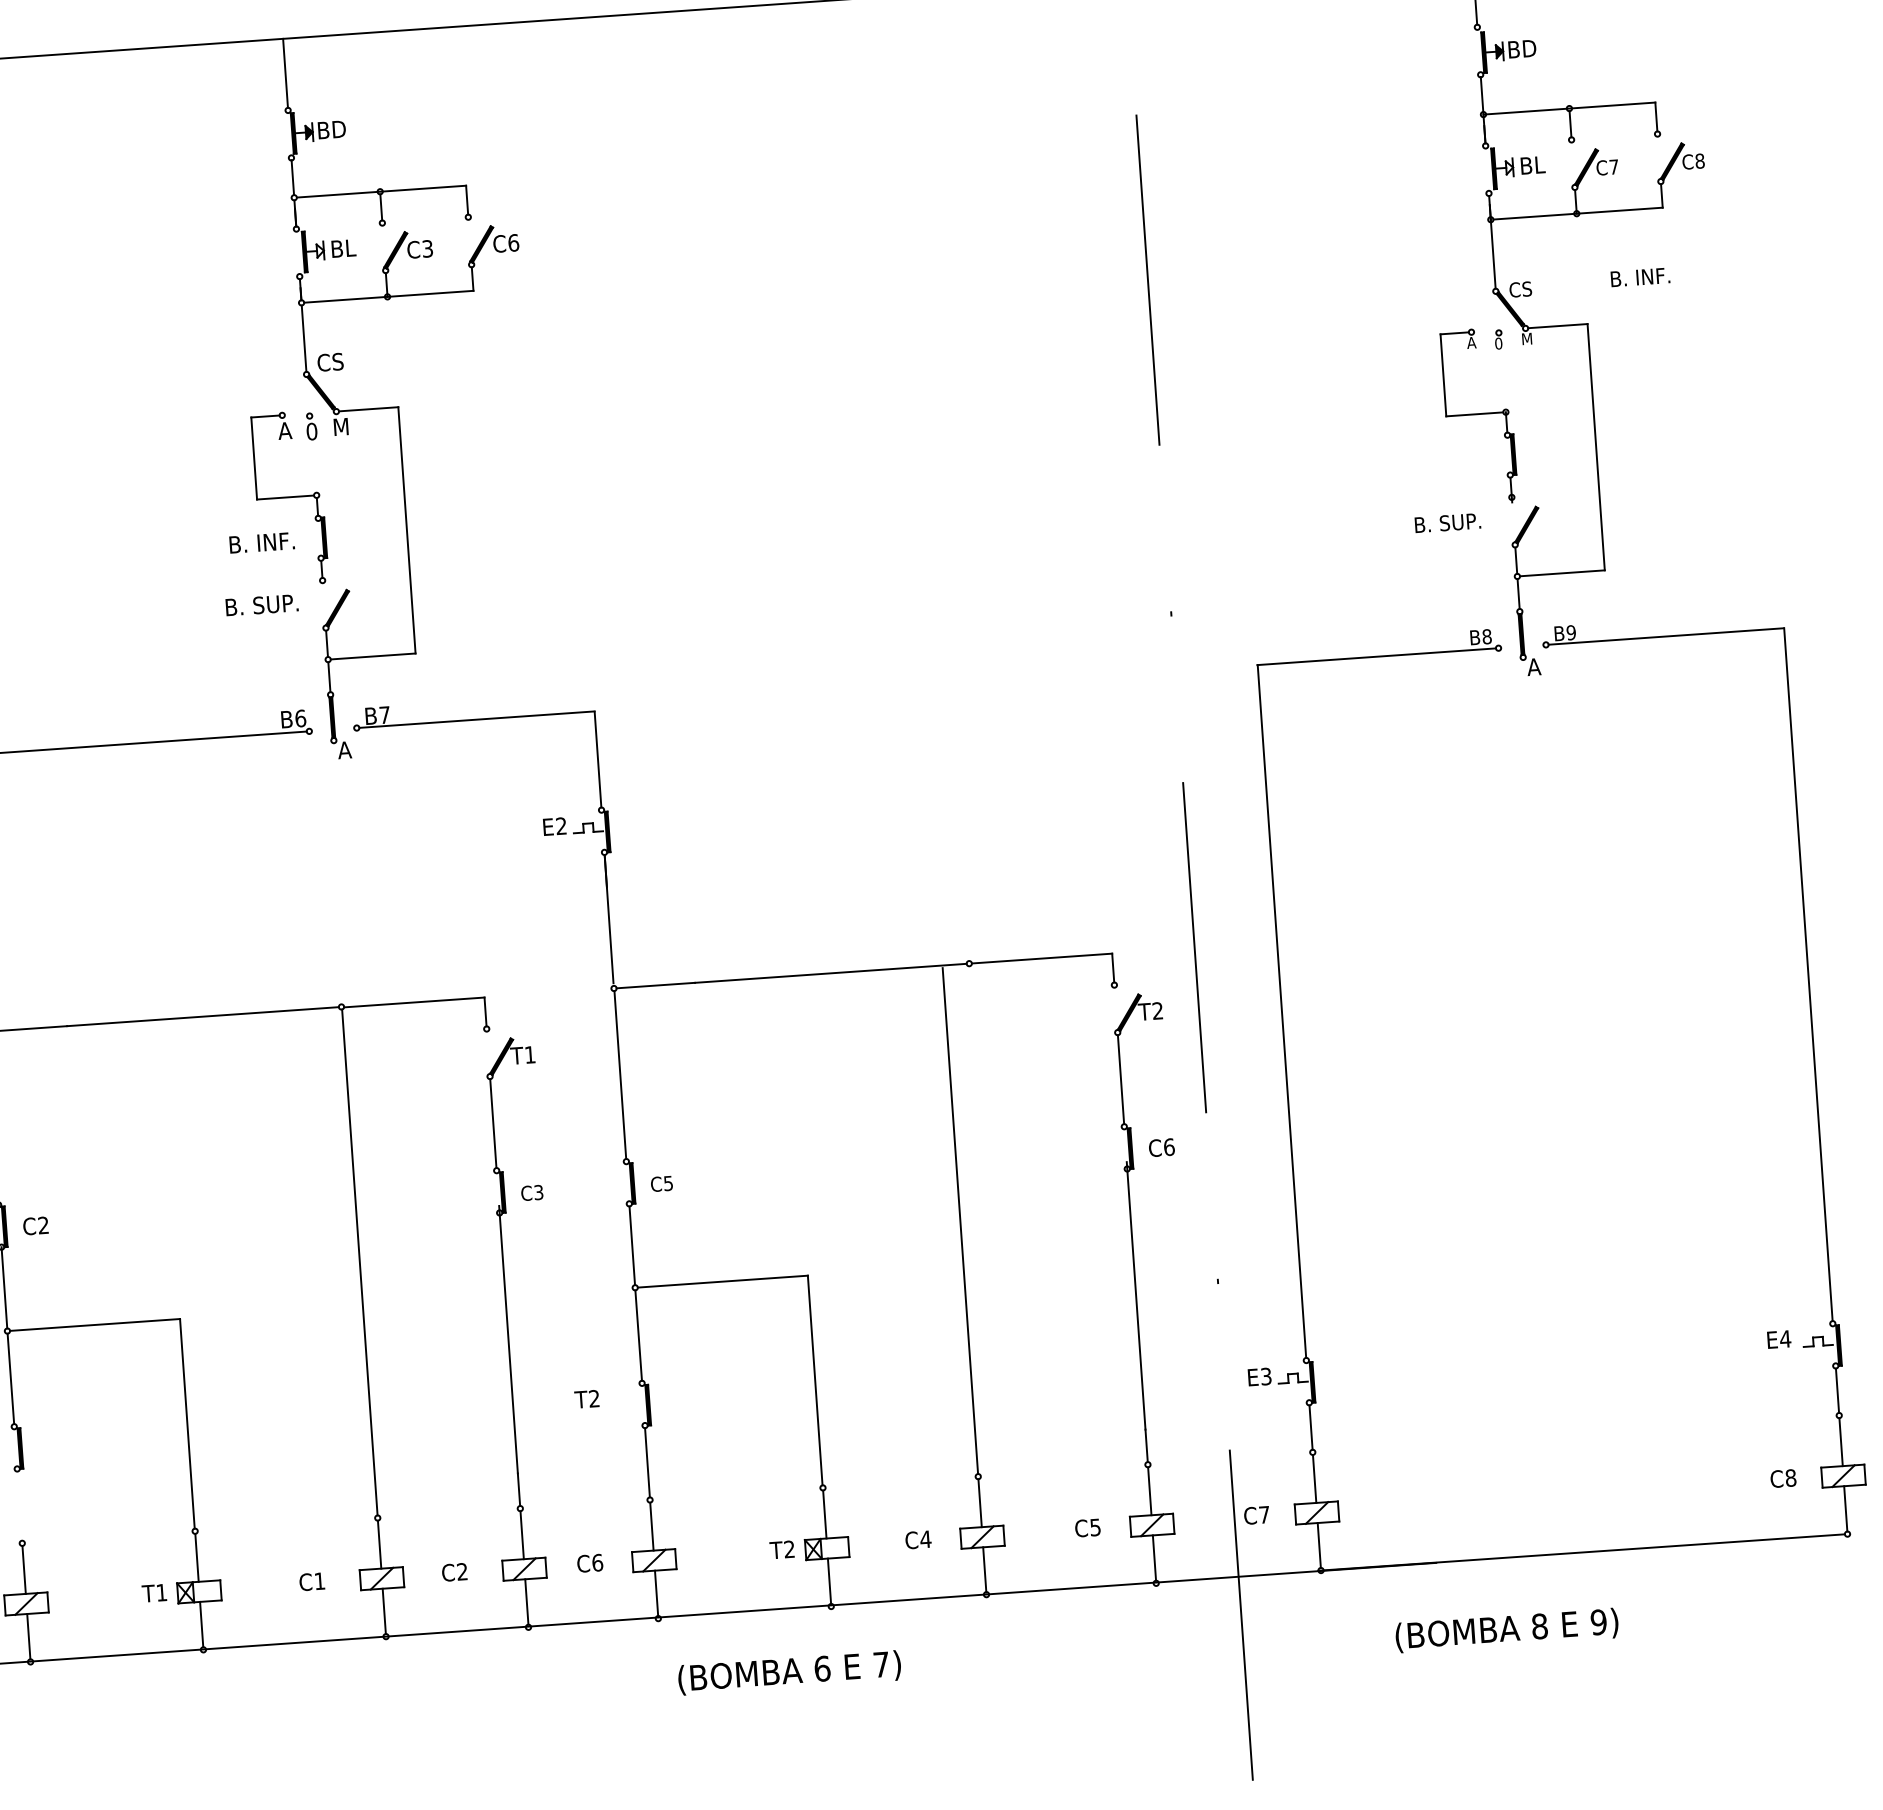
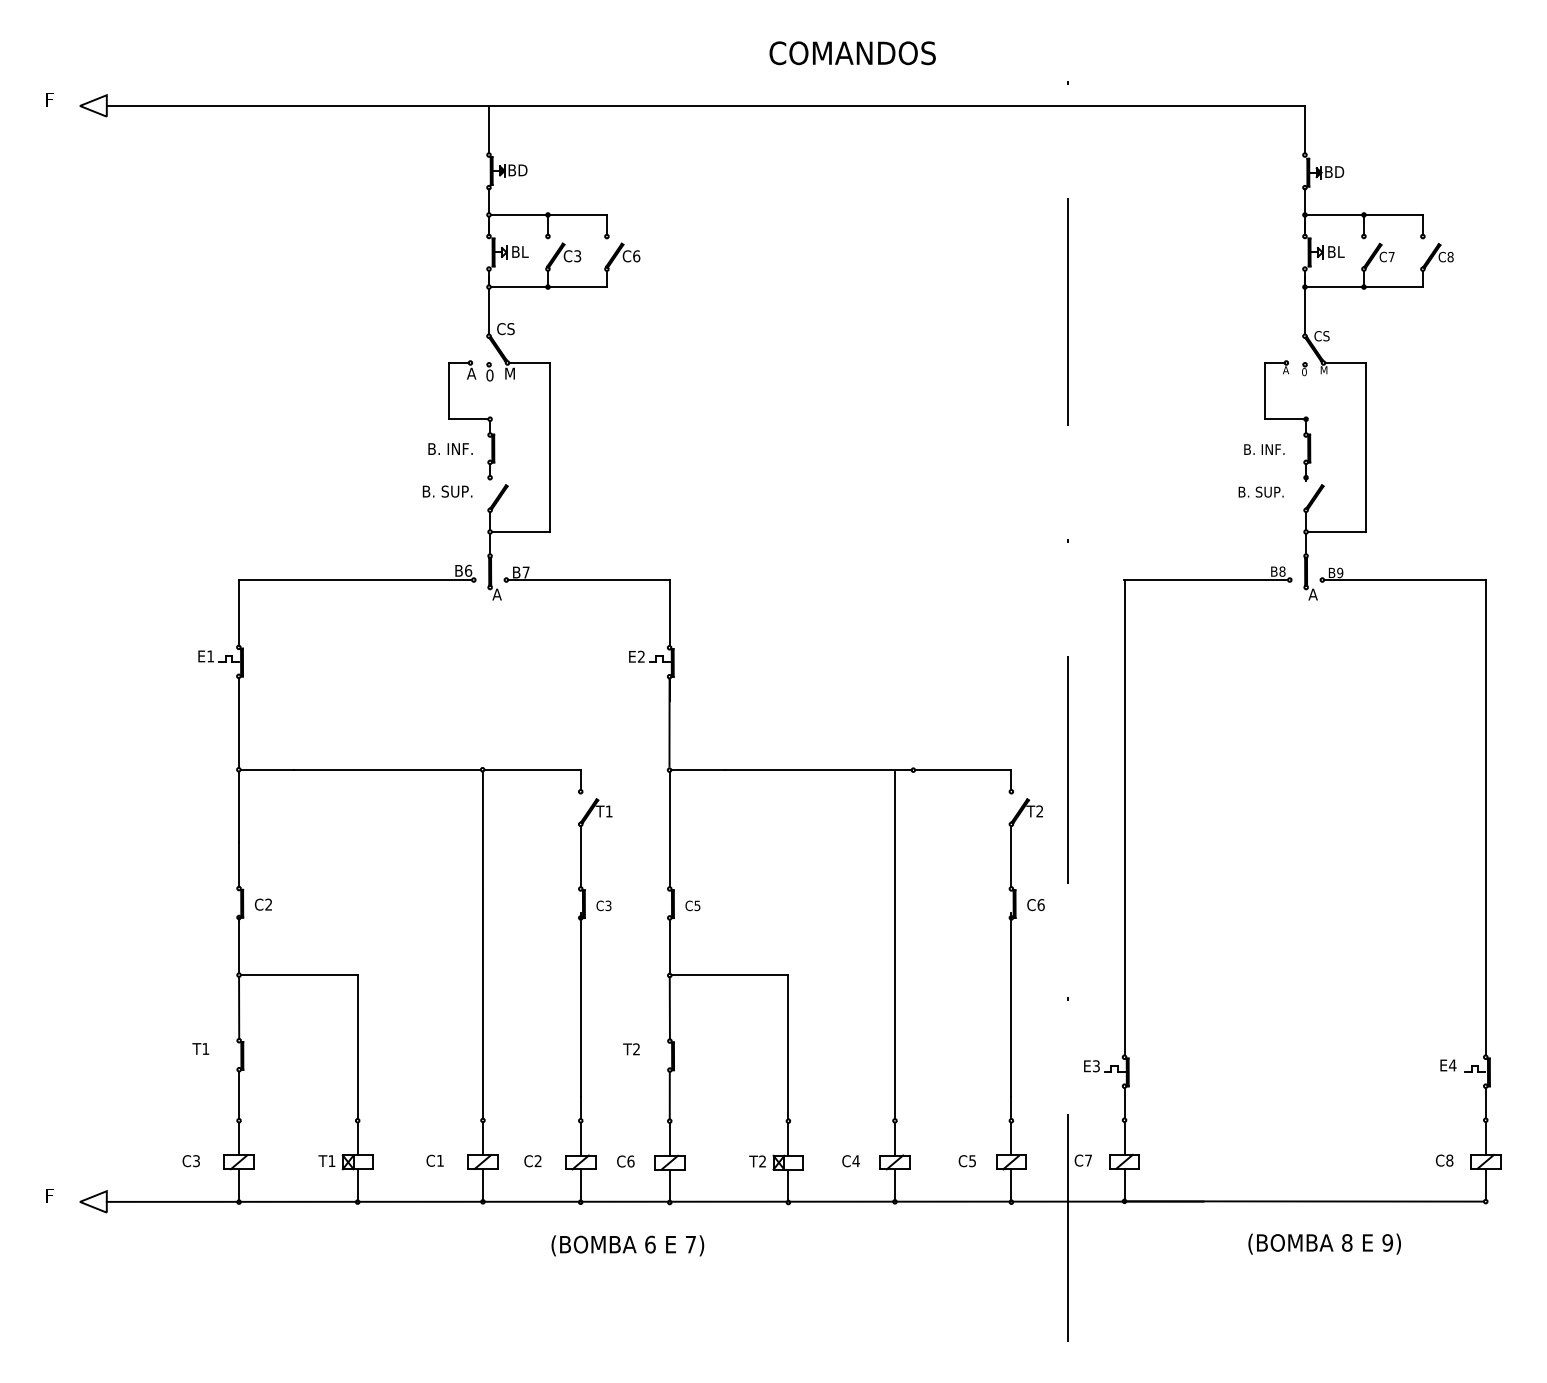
text: (1640, 277) -> (1264, 449), moved
line: (20, 1505) -> (239, 1094), added
text: (1506, 1629) -> (1324, 1243), moved
text: (789, 1672) -> (627, 1245), moved

